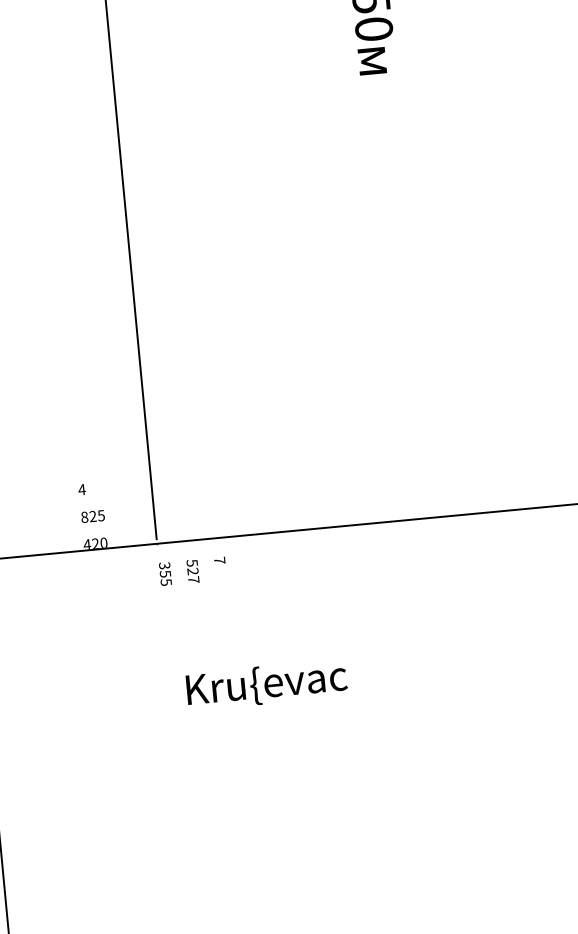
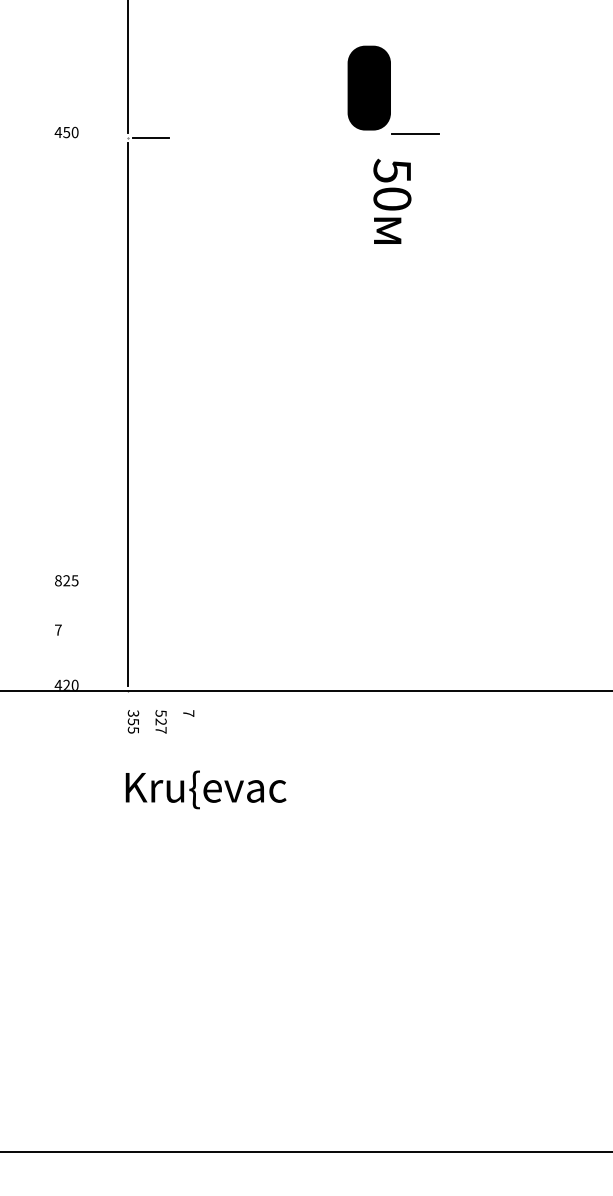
text: (82, 489) -> (58, 629), 4 -> 7
text: (92, 516) -> (66, 580), moved
text: (266, 684) -> (205, 789), moved

